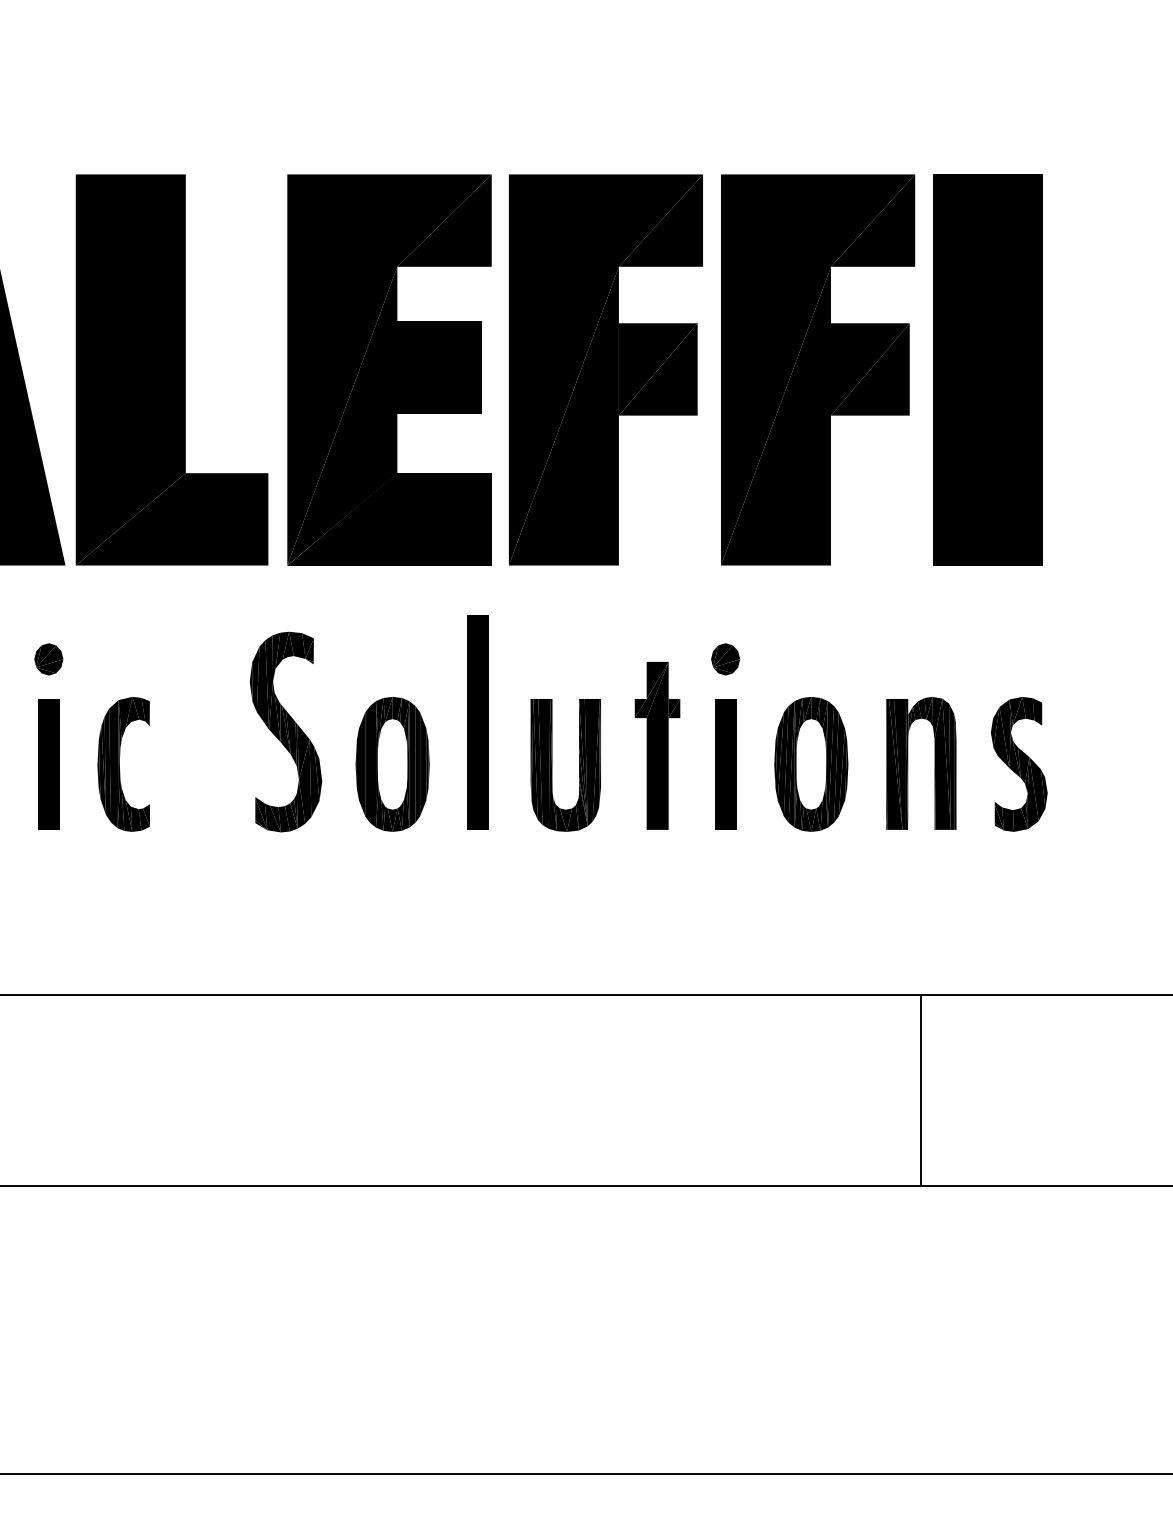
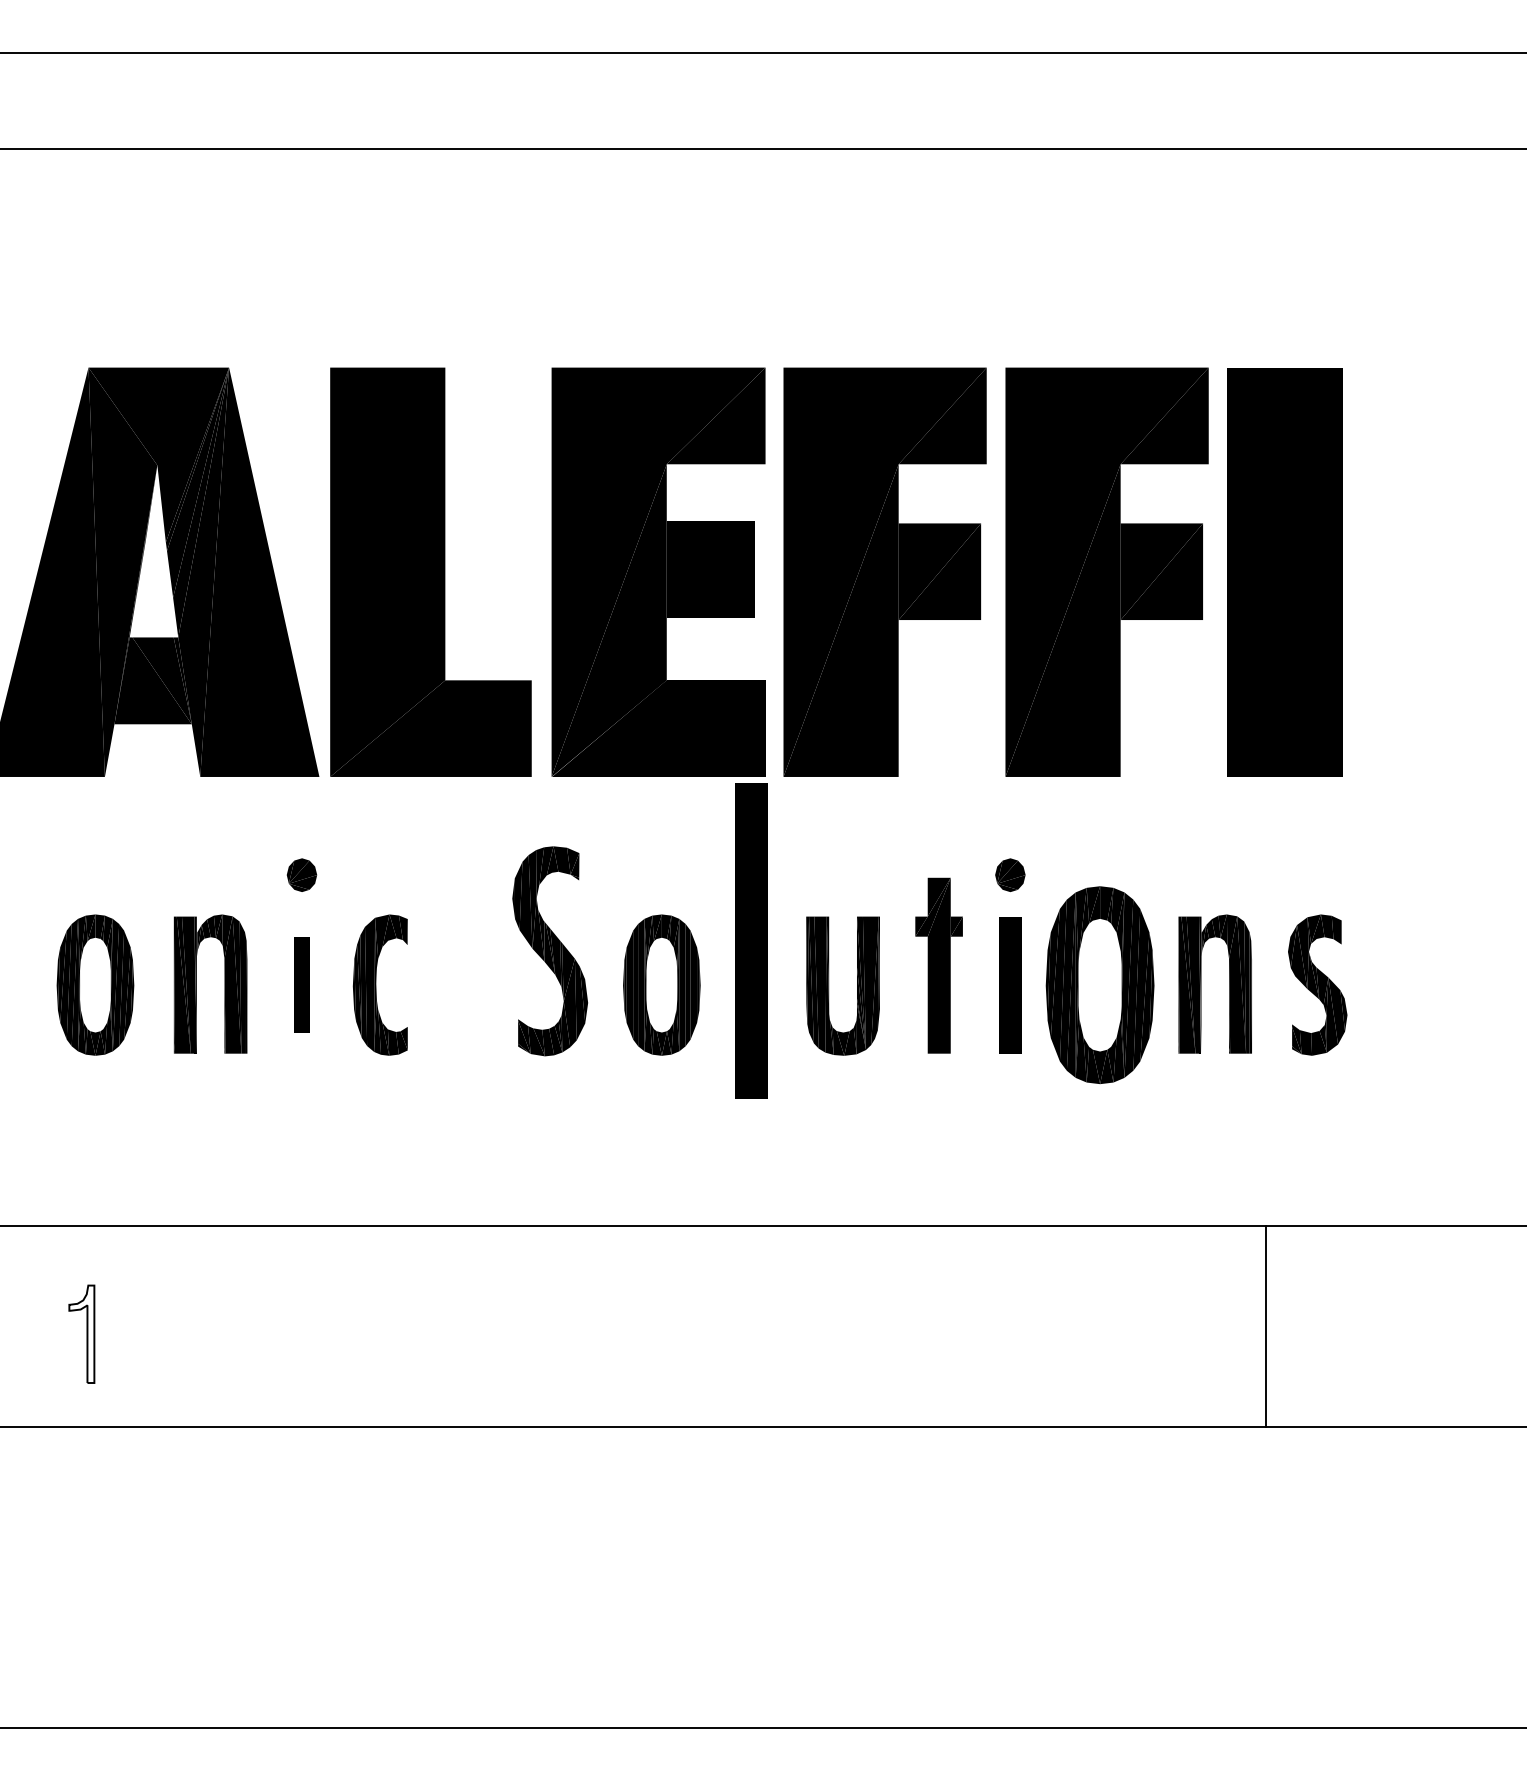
part: (478, 721) -> (751, 940), size x1.4
part: (810, 763) -> (1099, 984), size x1.4
part: (48, 764) -> (301, 985), size x0.7
line: (920, 1090) -> (1265, 1326), moved

